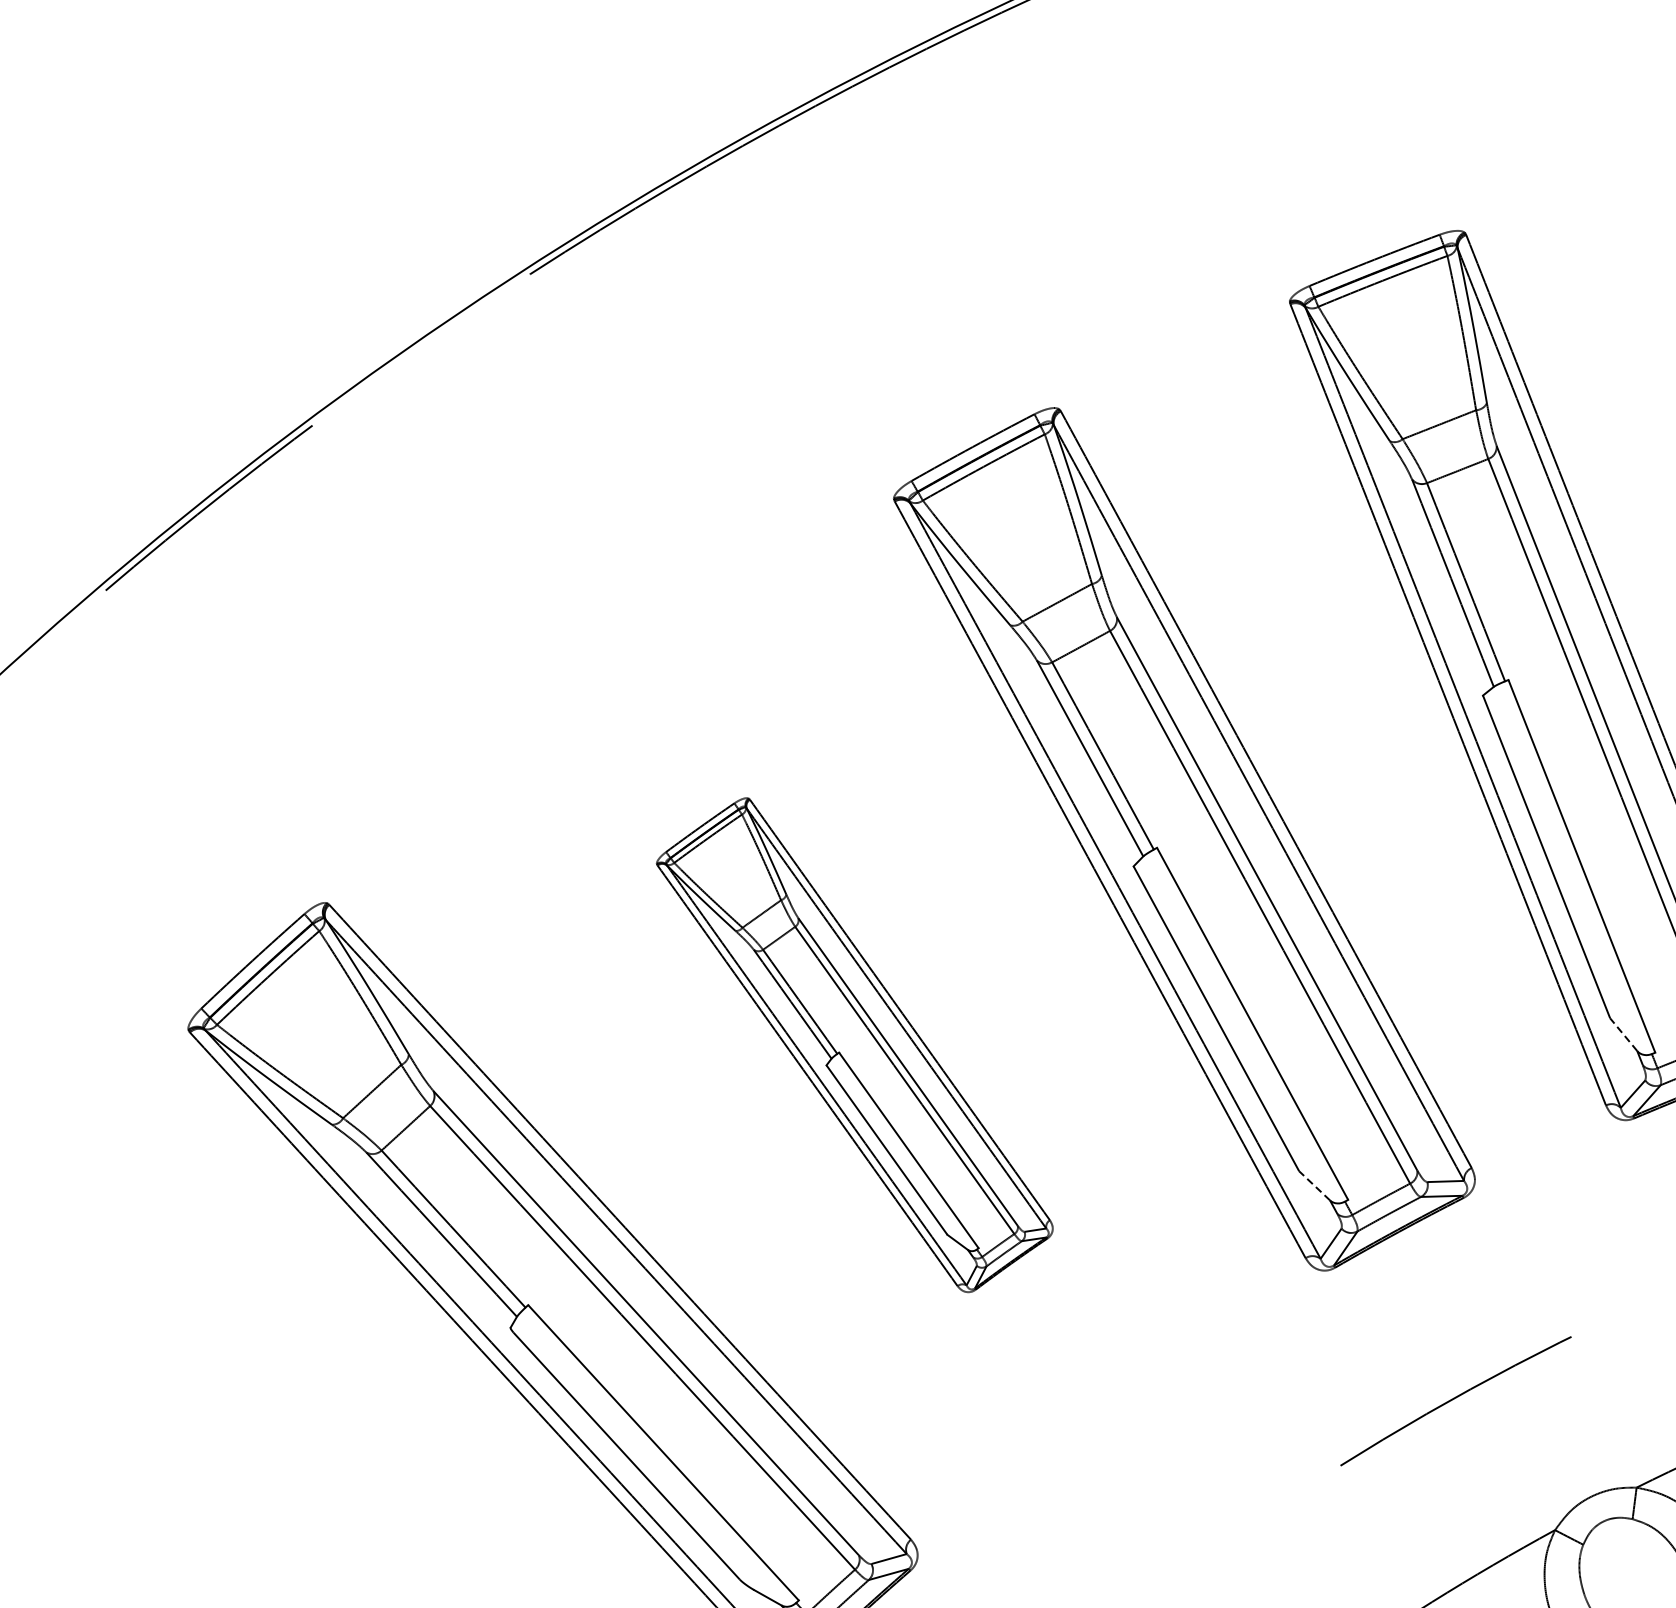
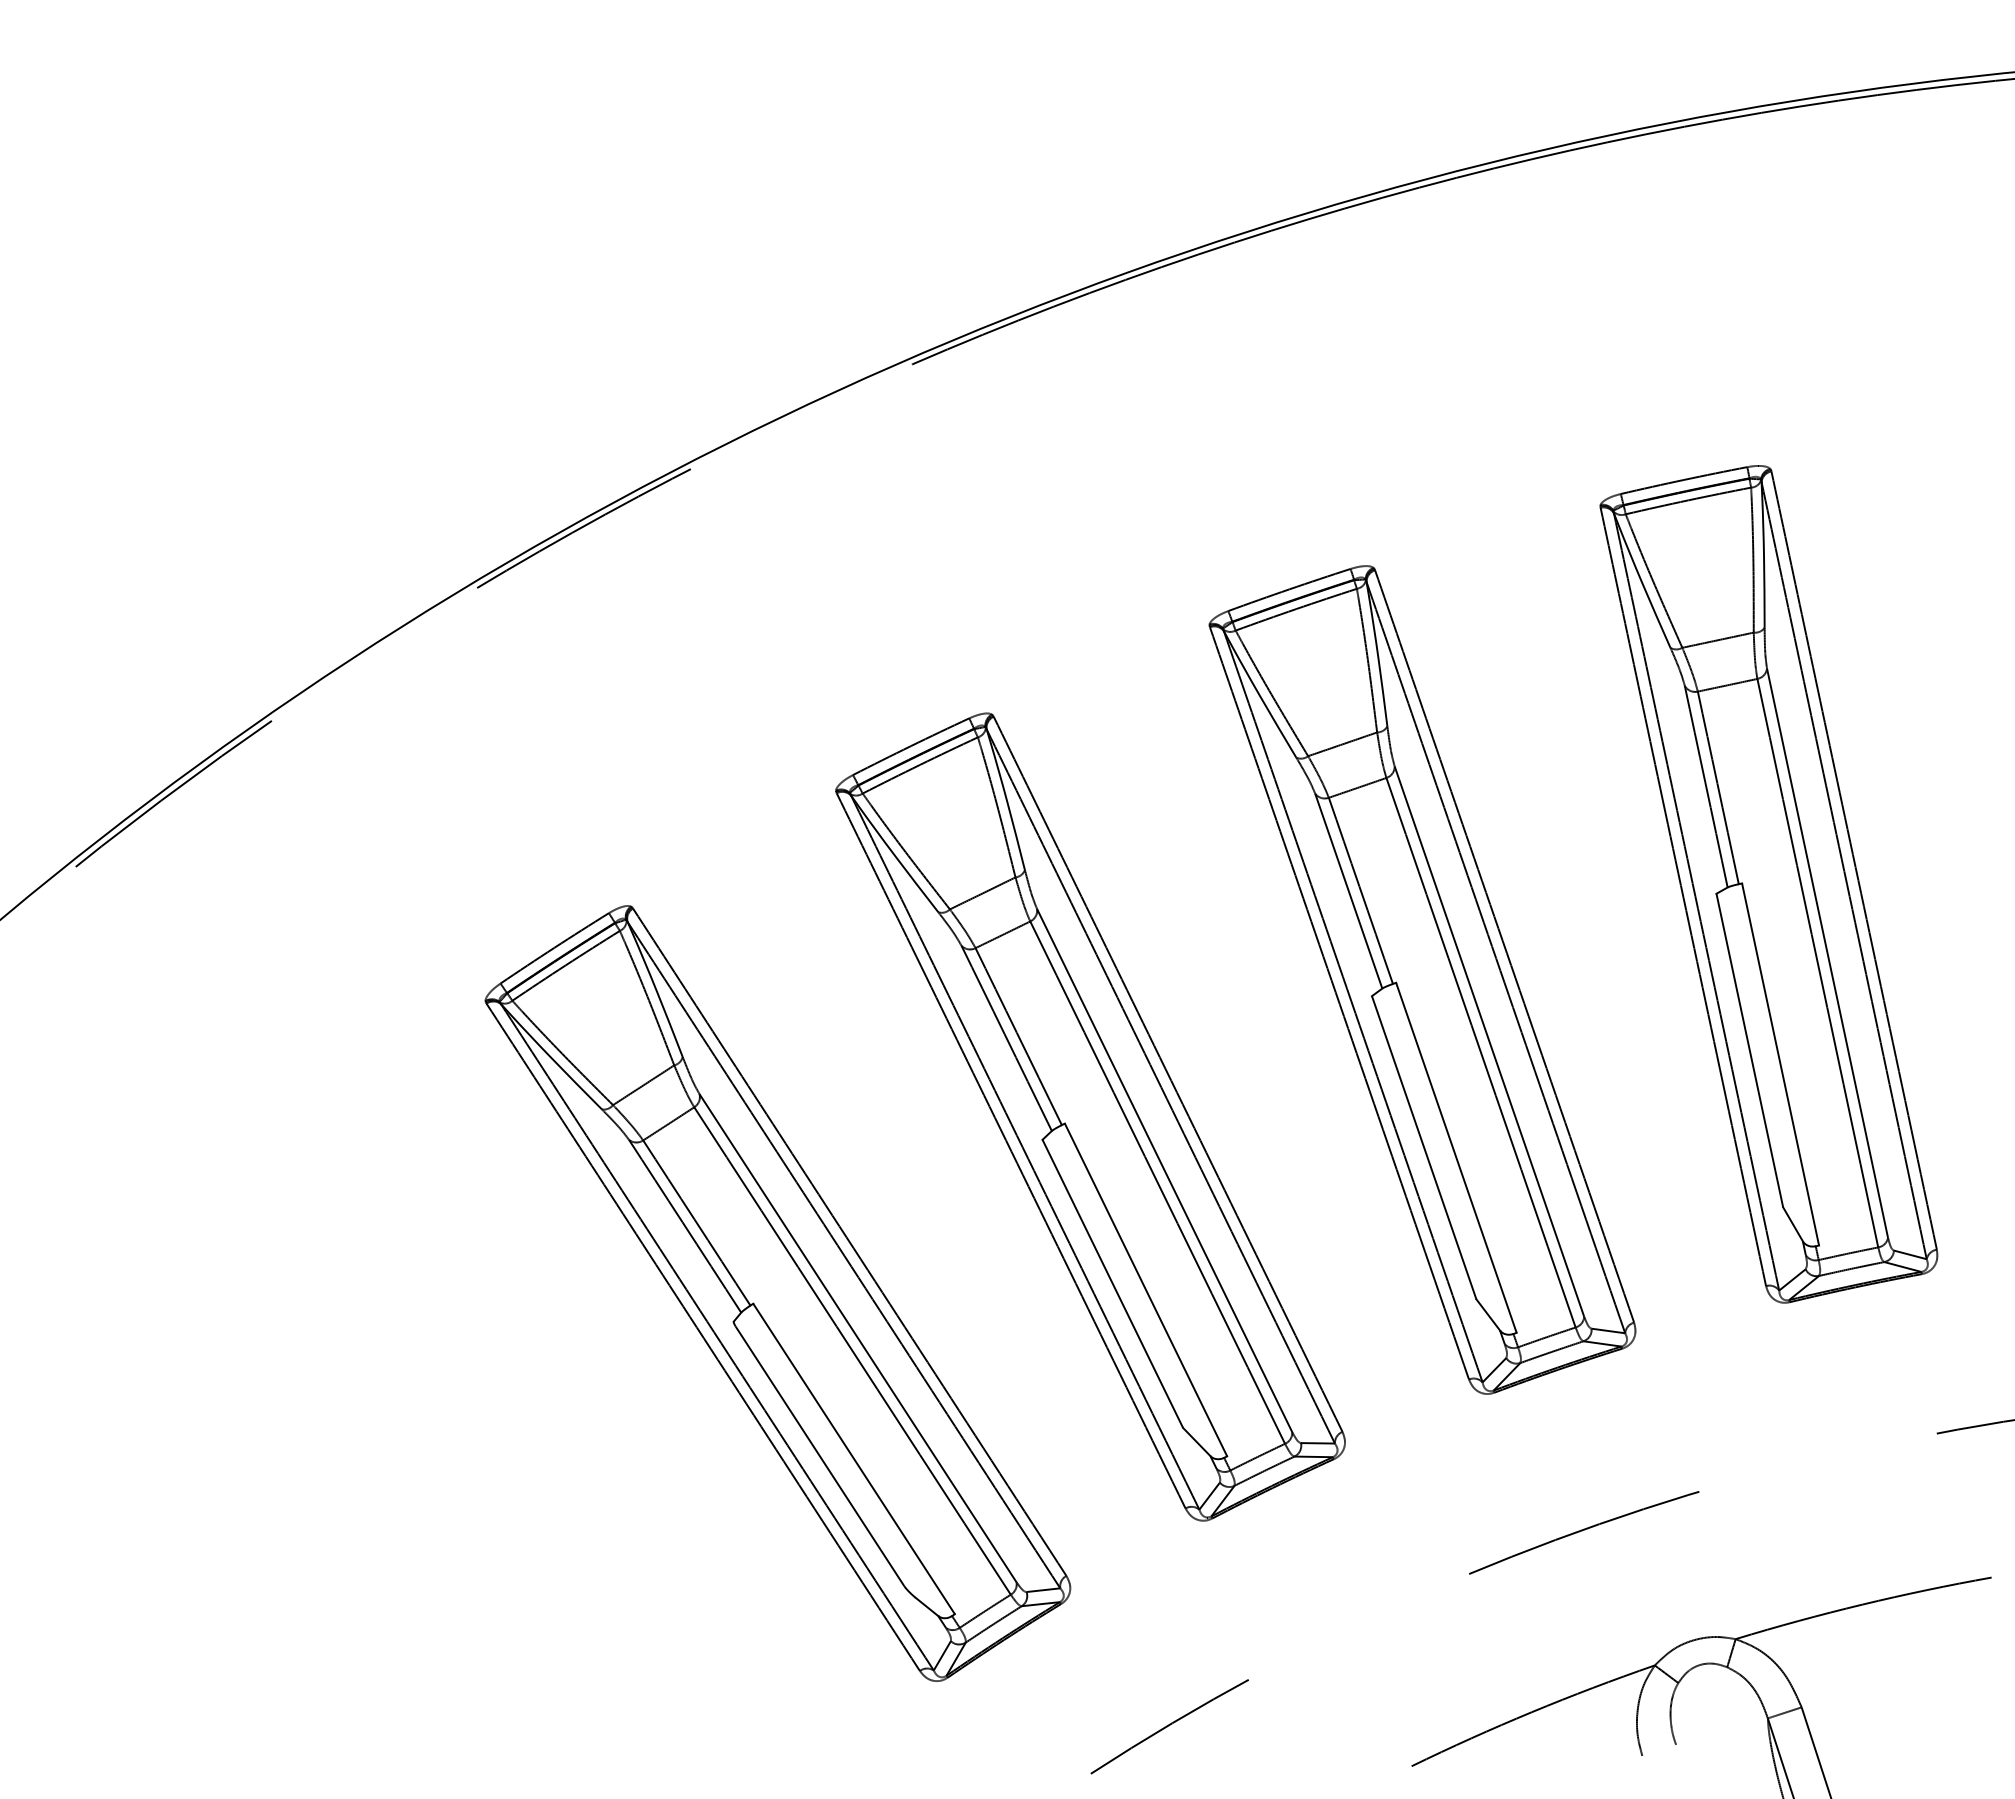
line: (1624, 1034) -> (1793, 1224), dashed -> solid
part: (854, 1045) -> (1090, 1116), size x1.67
line: (1314, 1185) -> (1488, 1314), dashed -> solid

